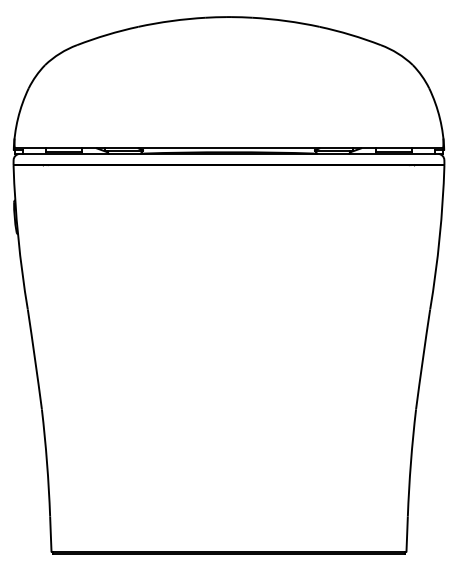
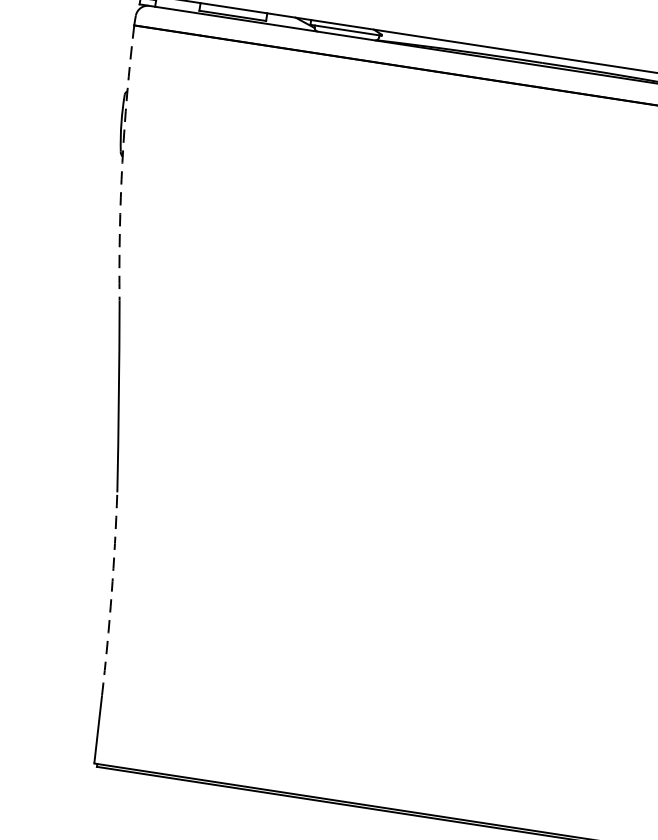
arc: (18, 237) -> (122, 162), solid -> dashed
arc: (47, 462) -> (112, 593), solid -> dashed

